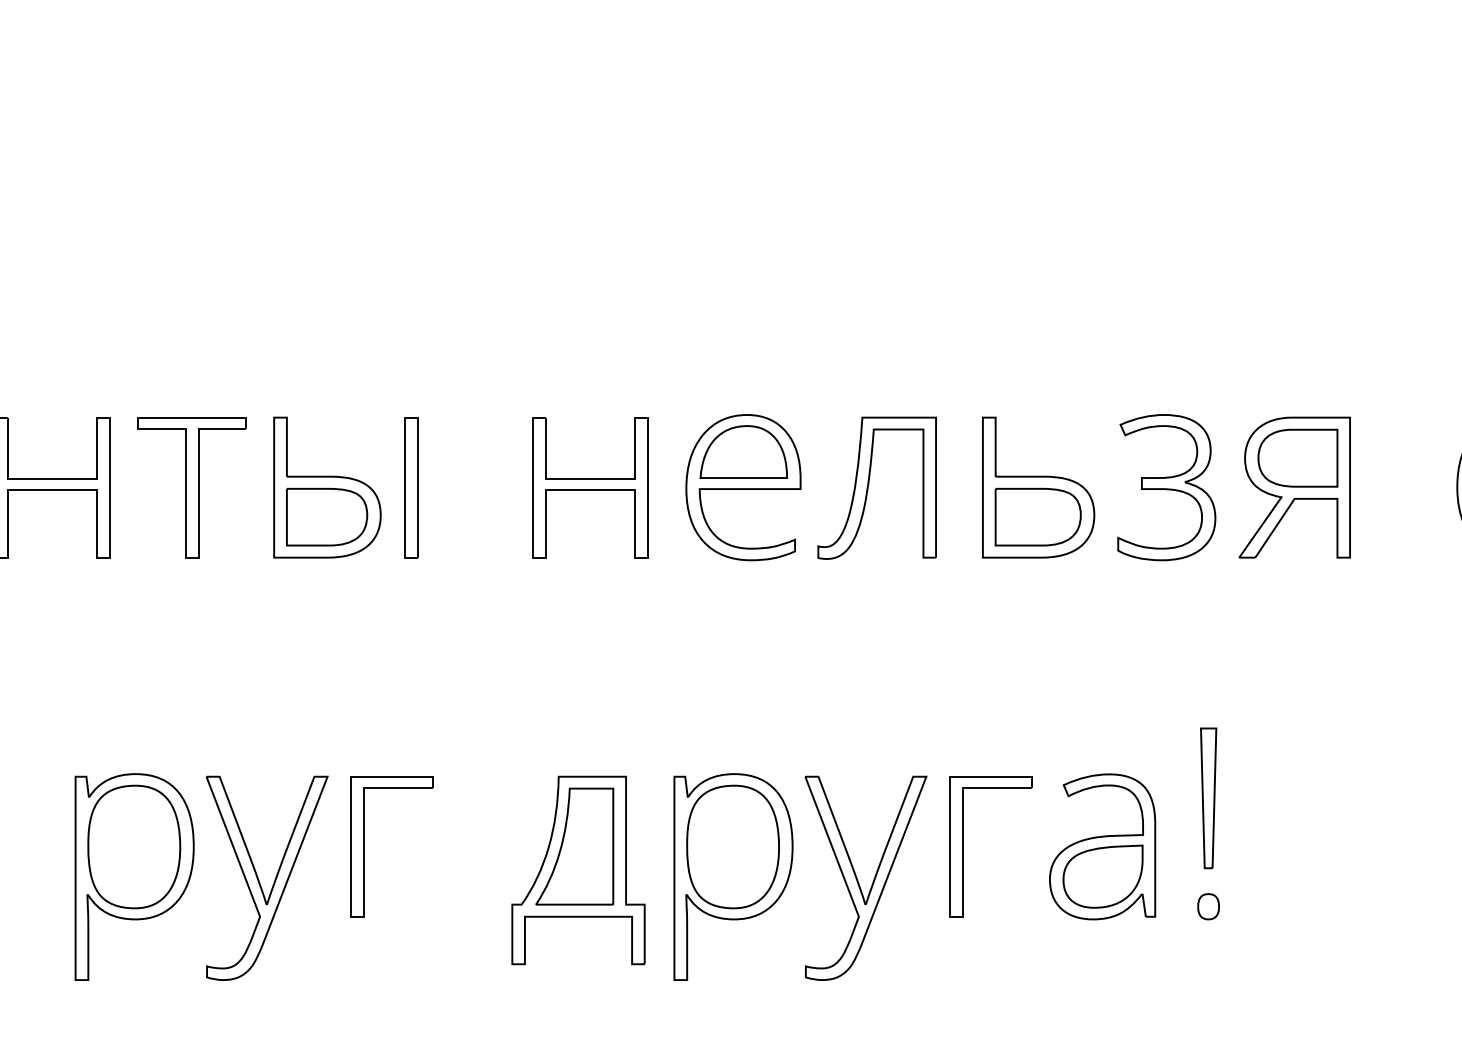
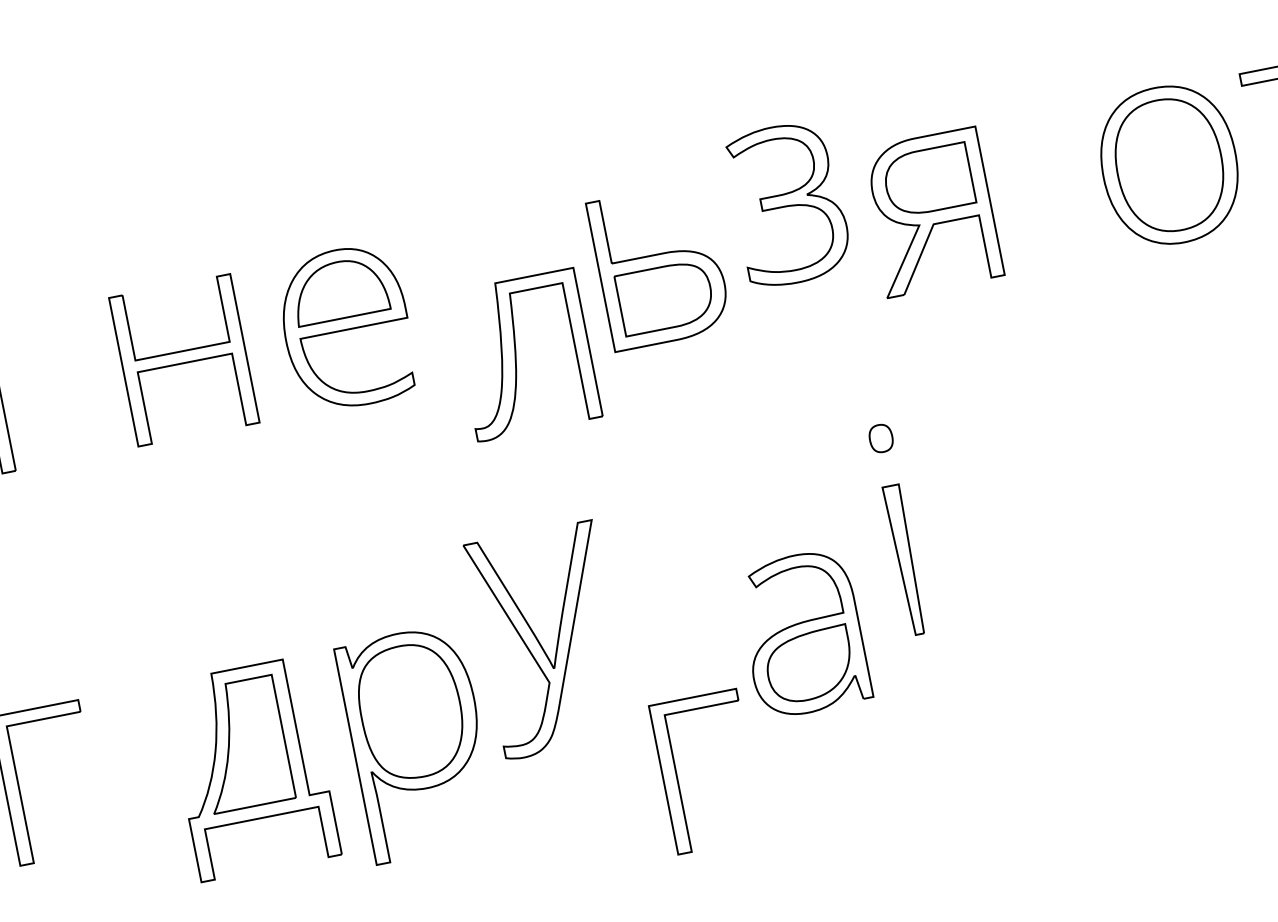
part: (869, 484) -> (516, 352), moved
part: (1166, 487) -> (788, 204), moved
part: (963, 846) -> (678, 777), moved
part: (858, 880) -> (541, 644), moved
part: (1208, 906) -> (881, 438), moved

